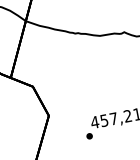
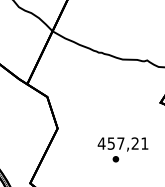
part: (89, 136) -> (115, 159), moved

